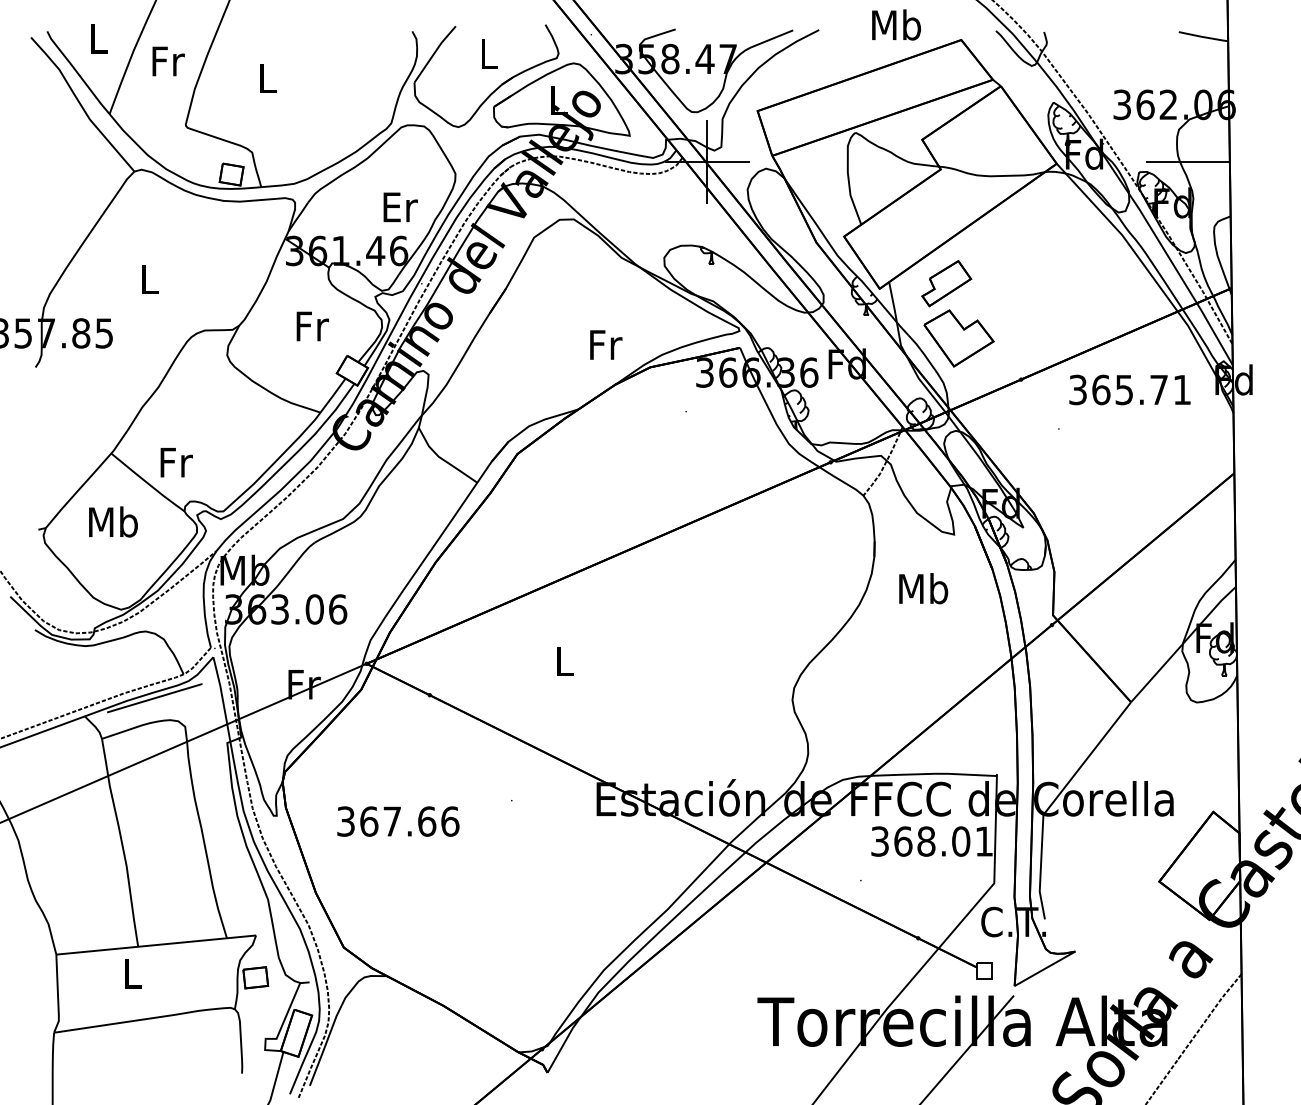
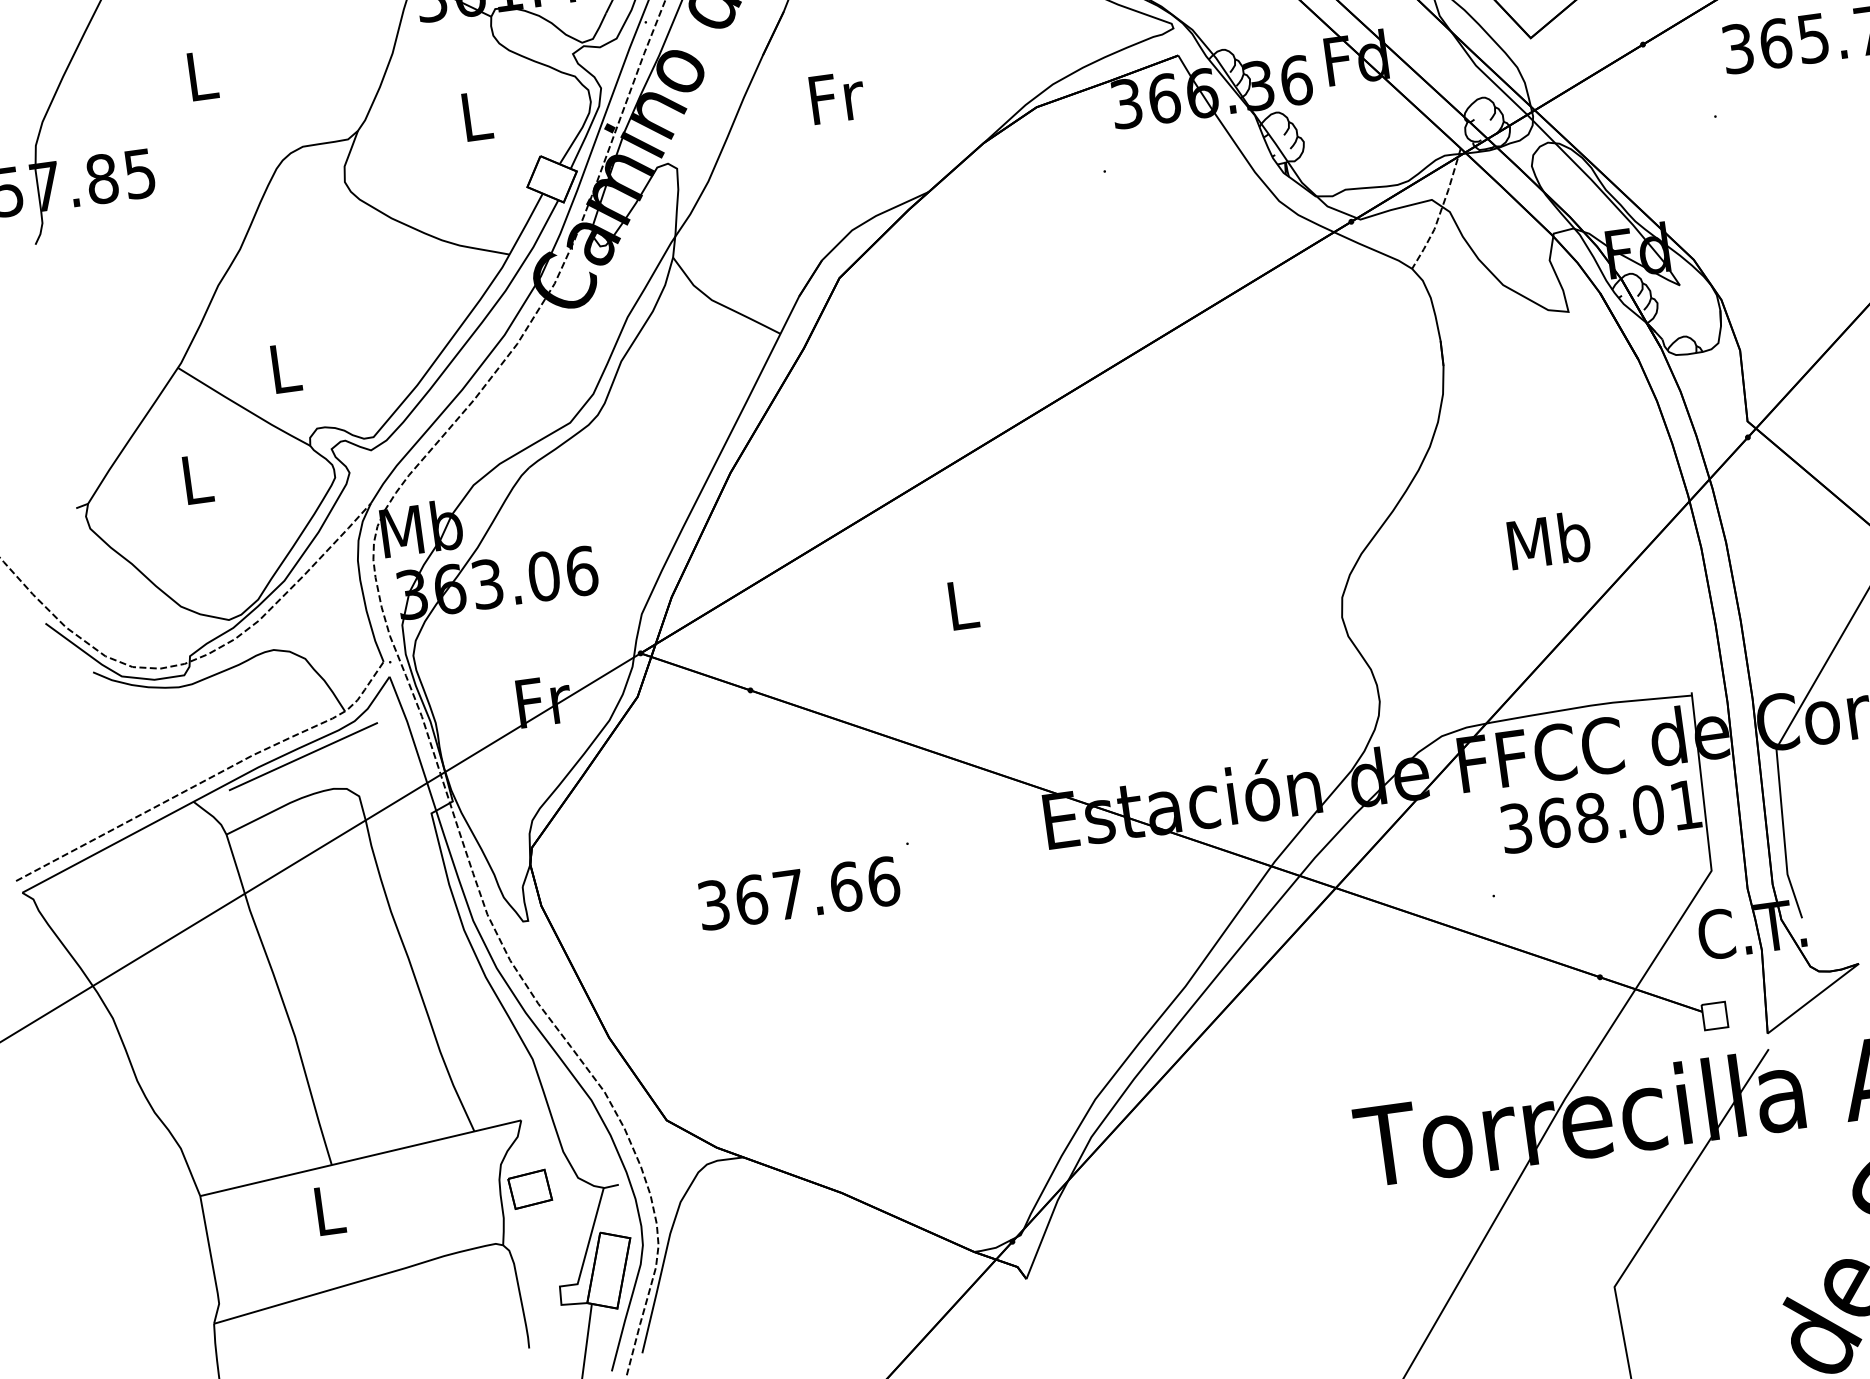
text: (312, 326) -> (477, 116), Fr -> L
text: (606, 344) -> (837, 96), moved
text: (176, 462) -> (286, 367), Fr -> L
text: (113, 521) -> (196, 478), Mb -> L
text: (923, 588) -> (1548, 540), moved
text: (398, 821) -> (799, 893), moved

